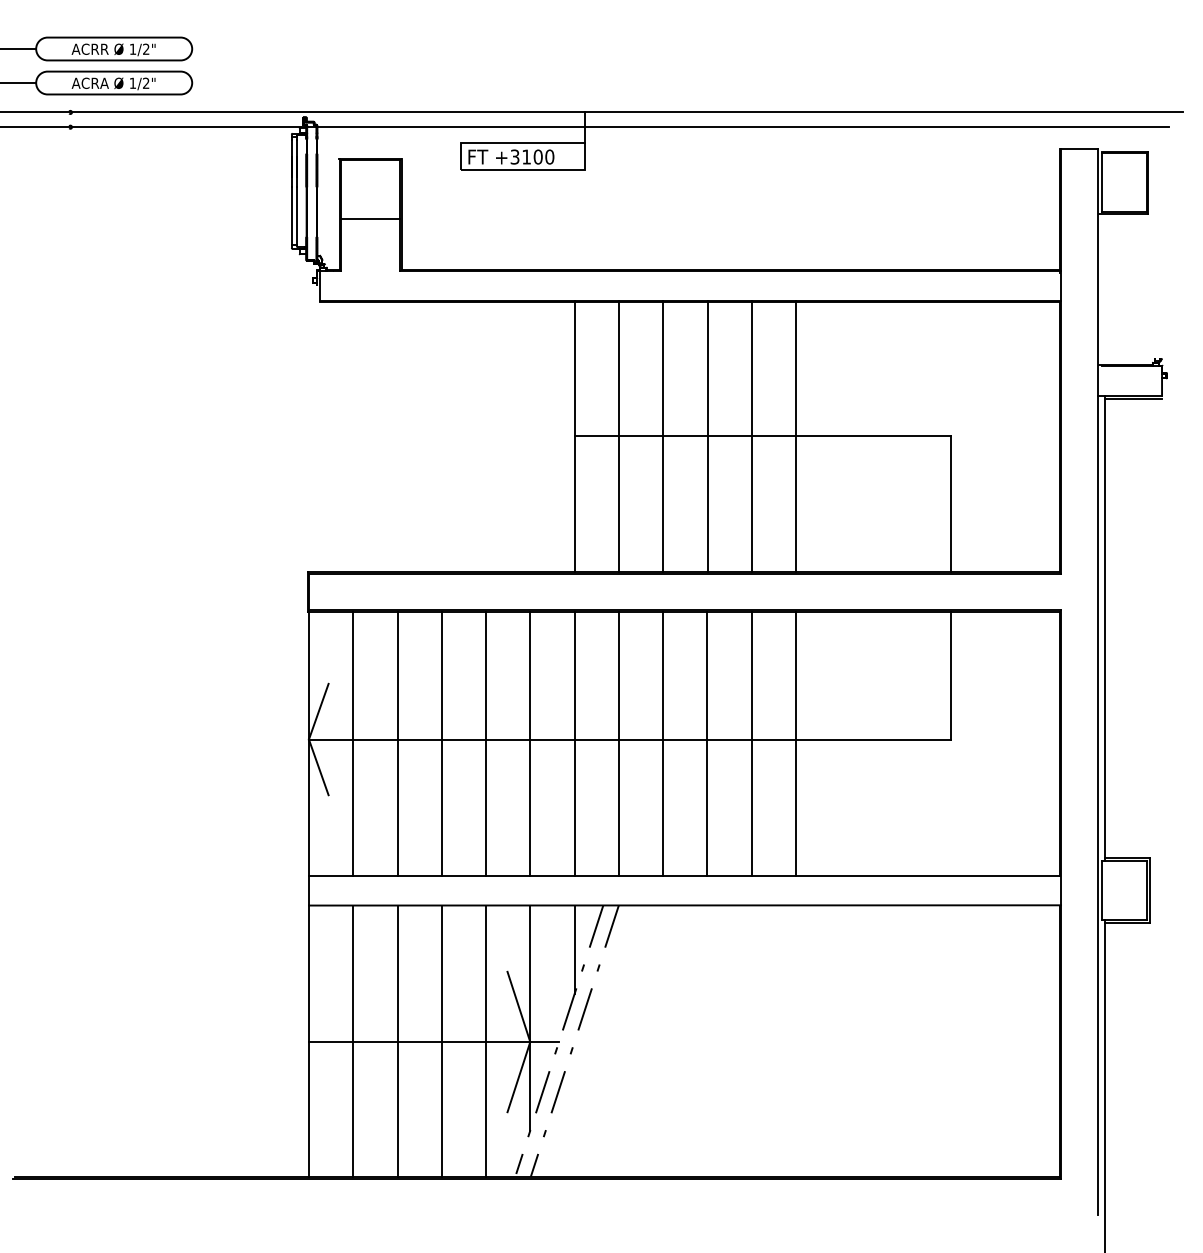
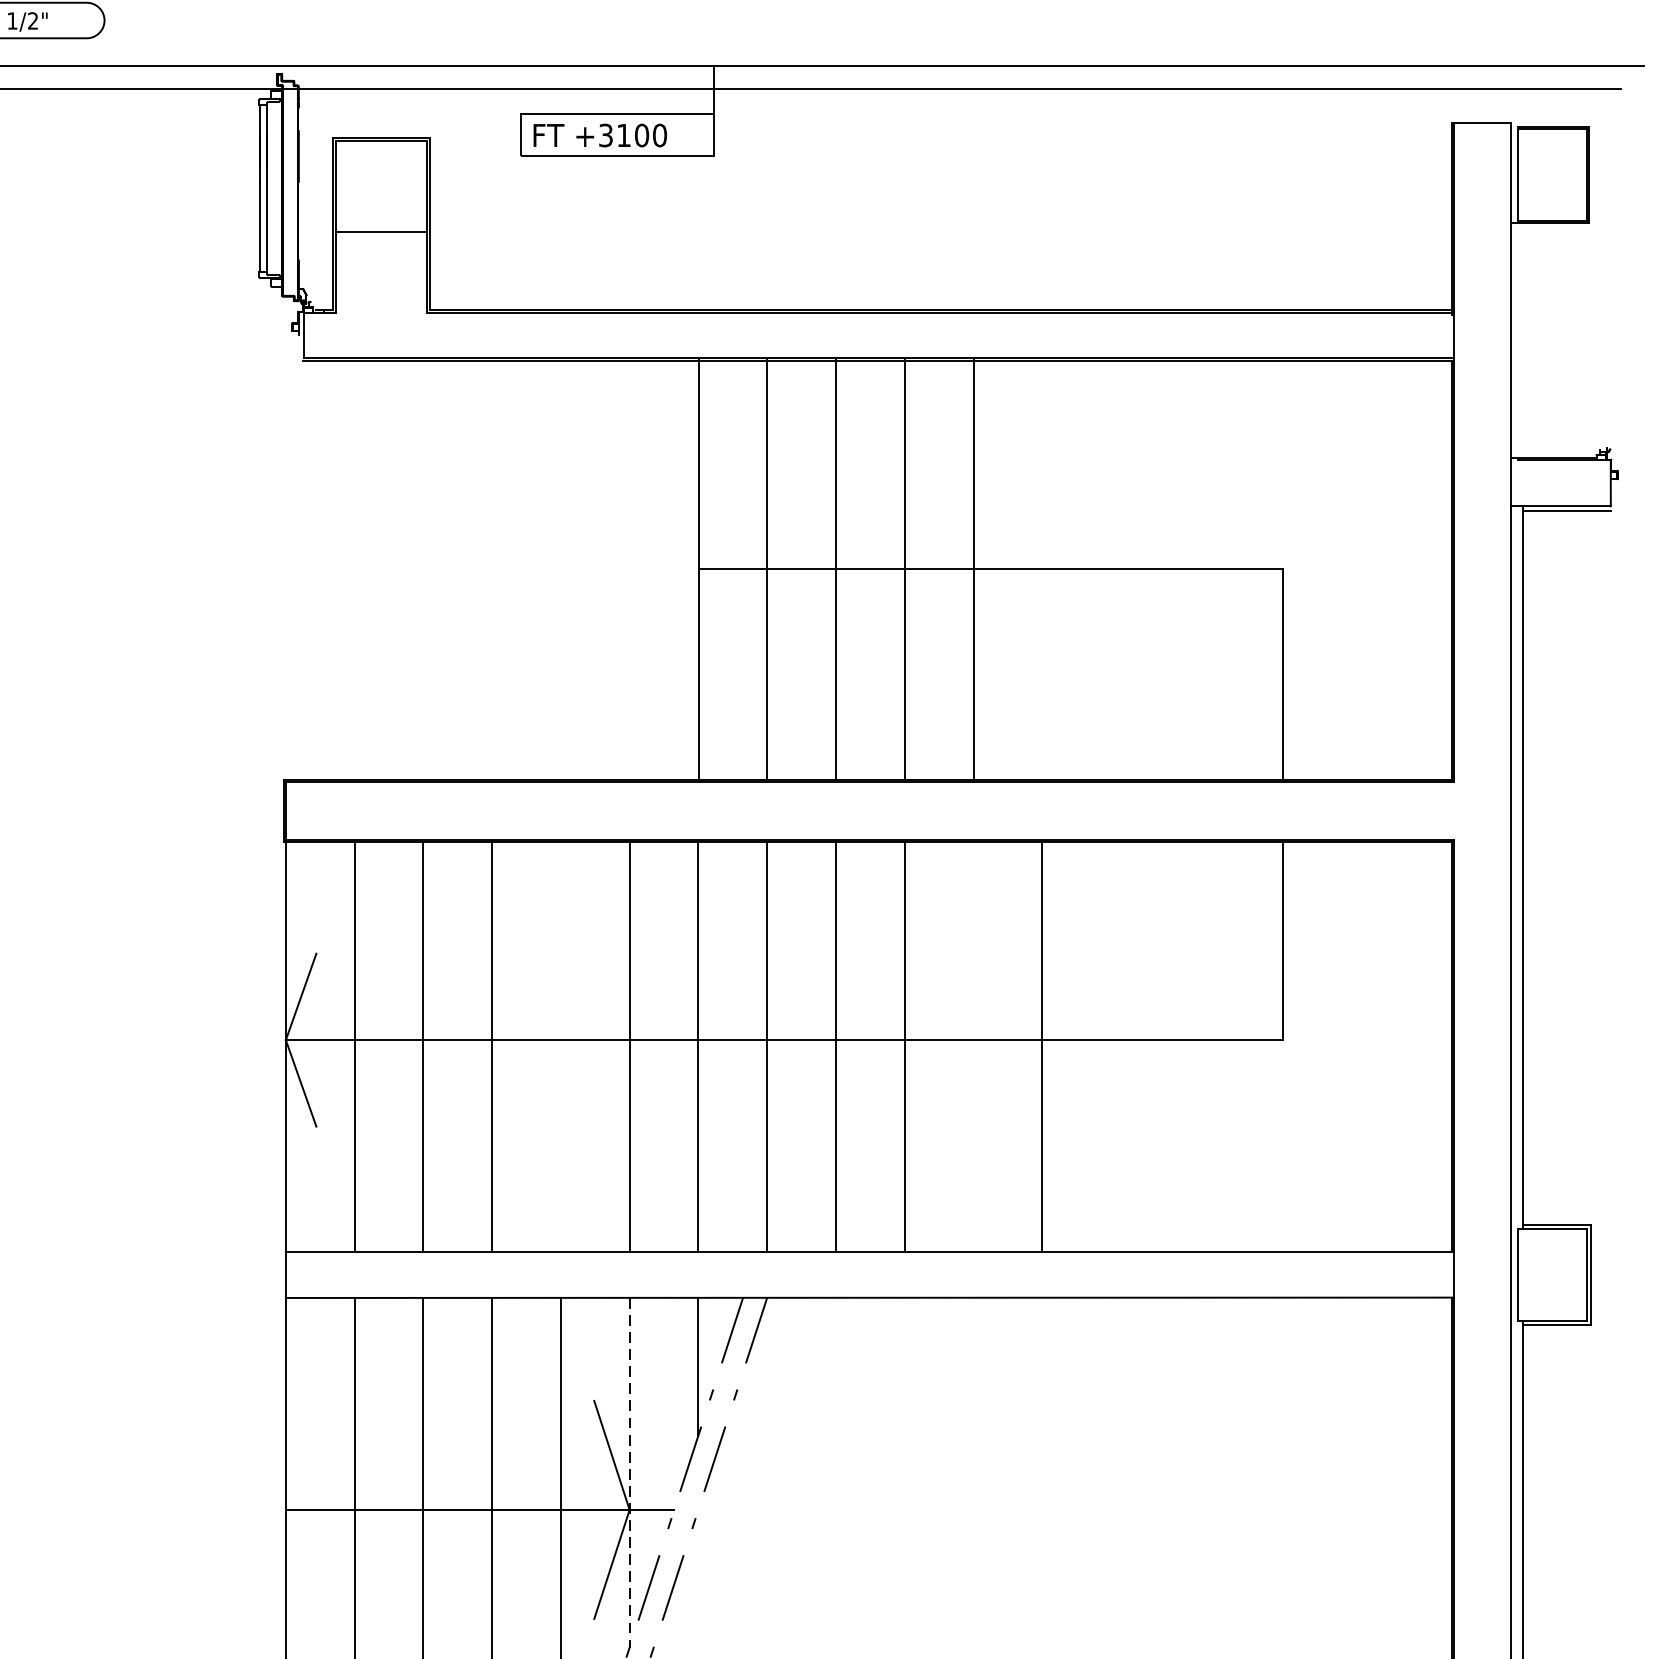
line: (796, 436) -> (1043, 569), removed
line: (486, 743) -> (561, 1046), removed
line: (751, 743) -> (973, 1046), removed
line: (530, 1018) -> (629, 1473), solid -> dashed

